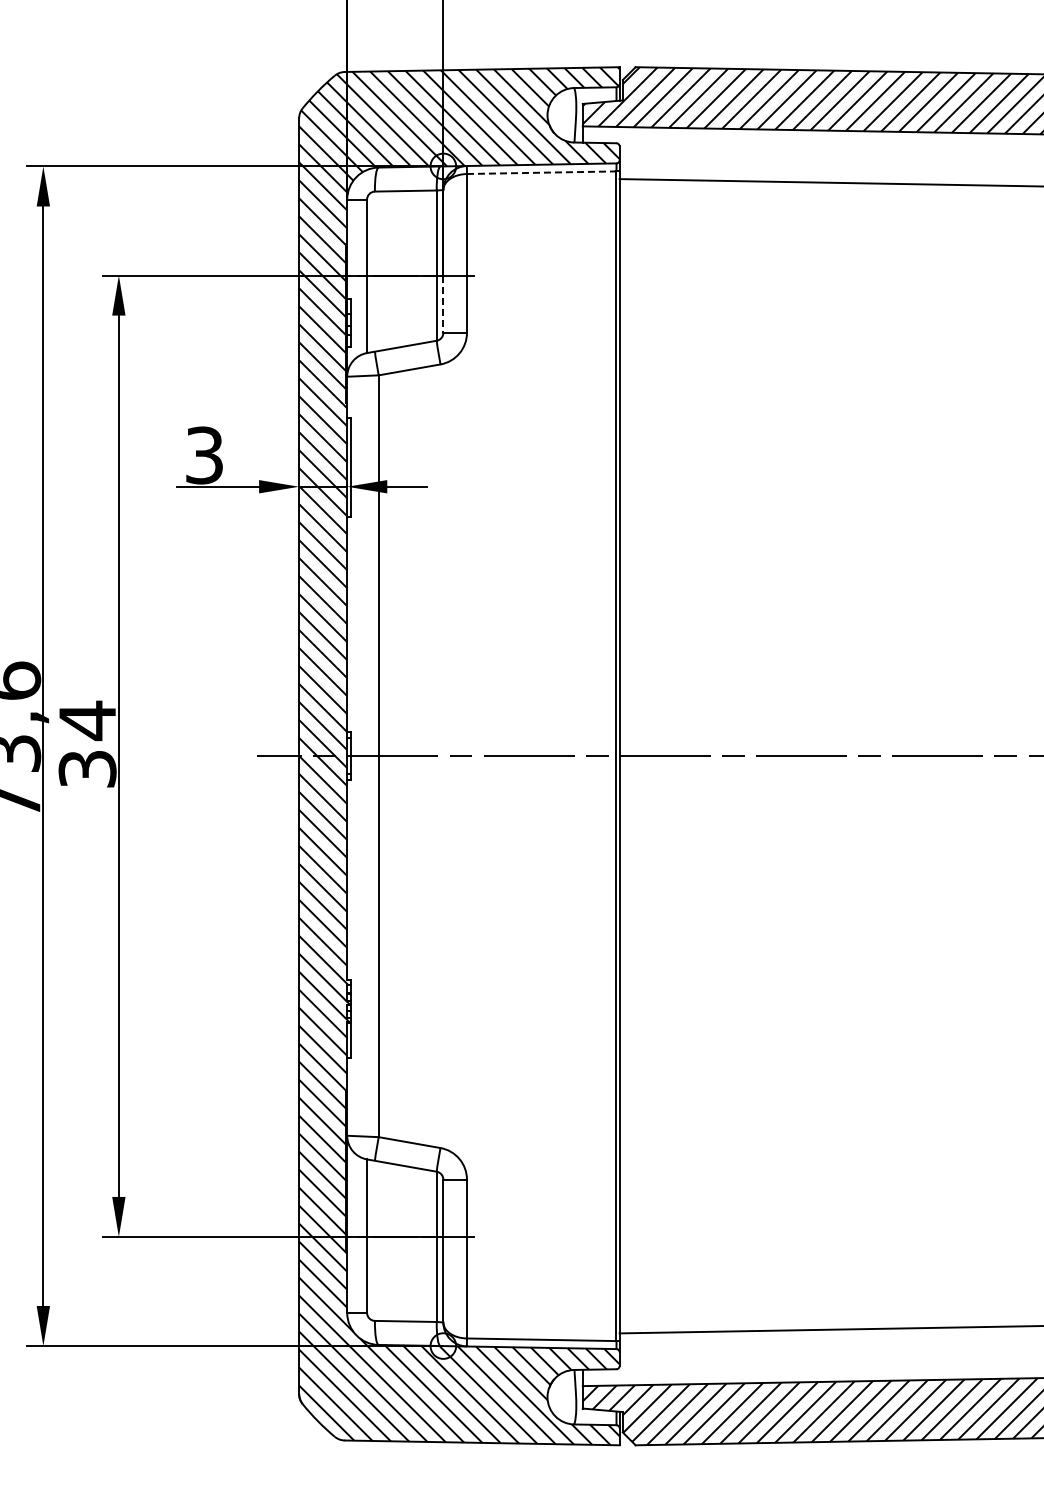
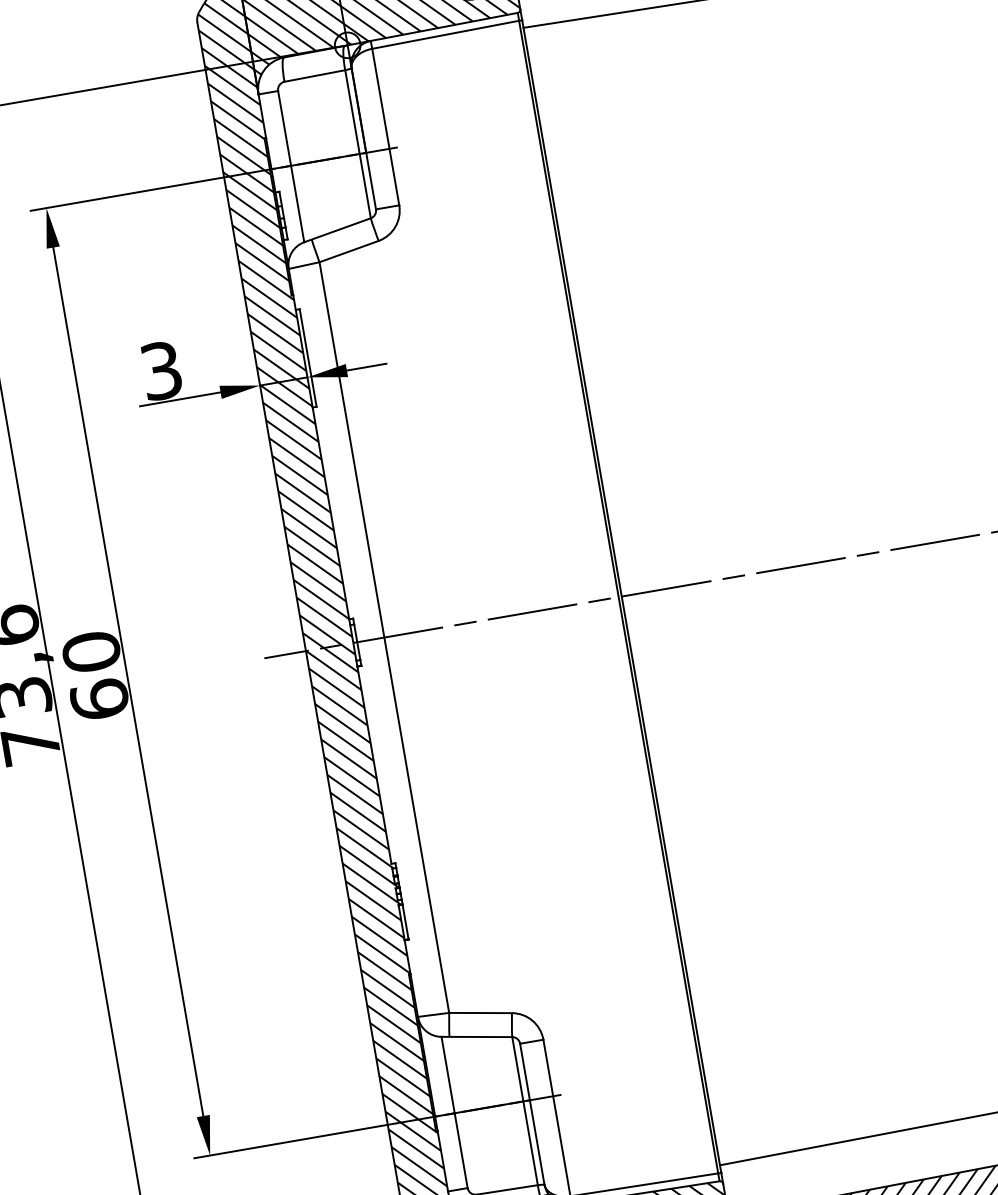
line: (541, 172) -> (445, 34), dashed -> solid
line: (443, 304) -> (371, 181), dashed -> solid
text: (87, 743) -> (95, 674), 34 -> 60

